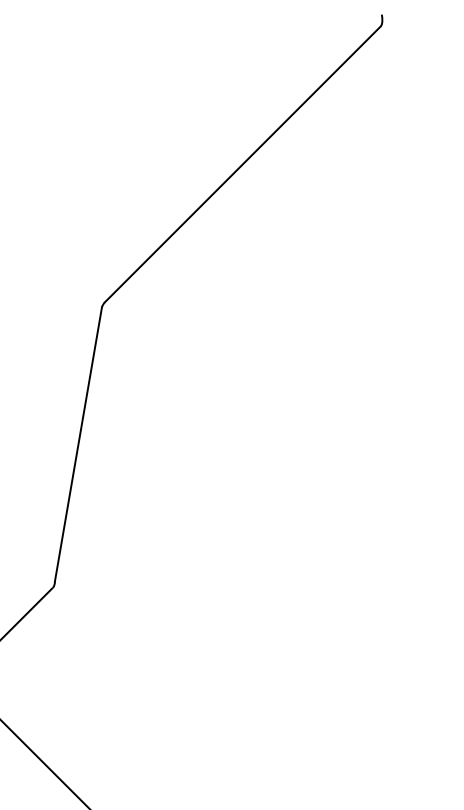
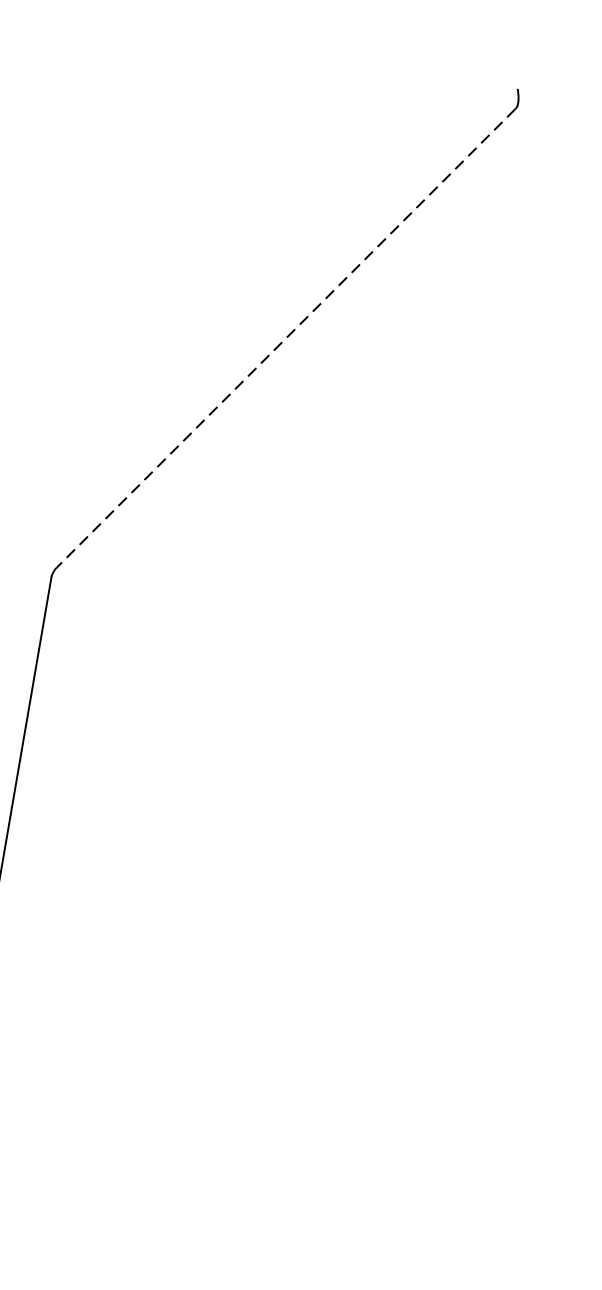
line: (242, 164) -> (285, 338), solid -> dashed

